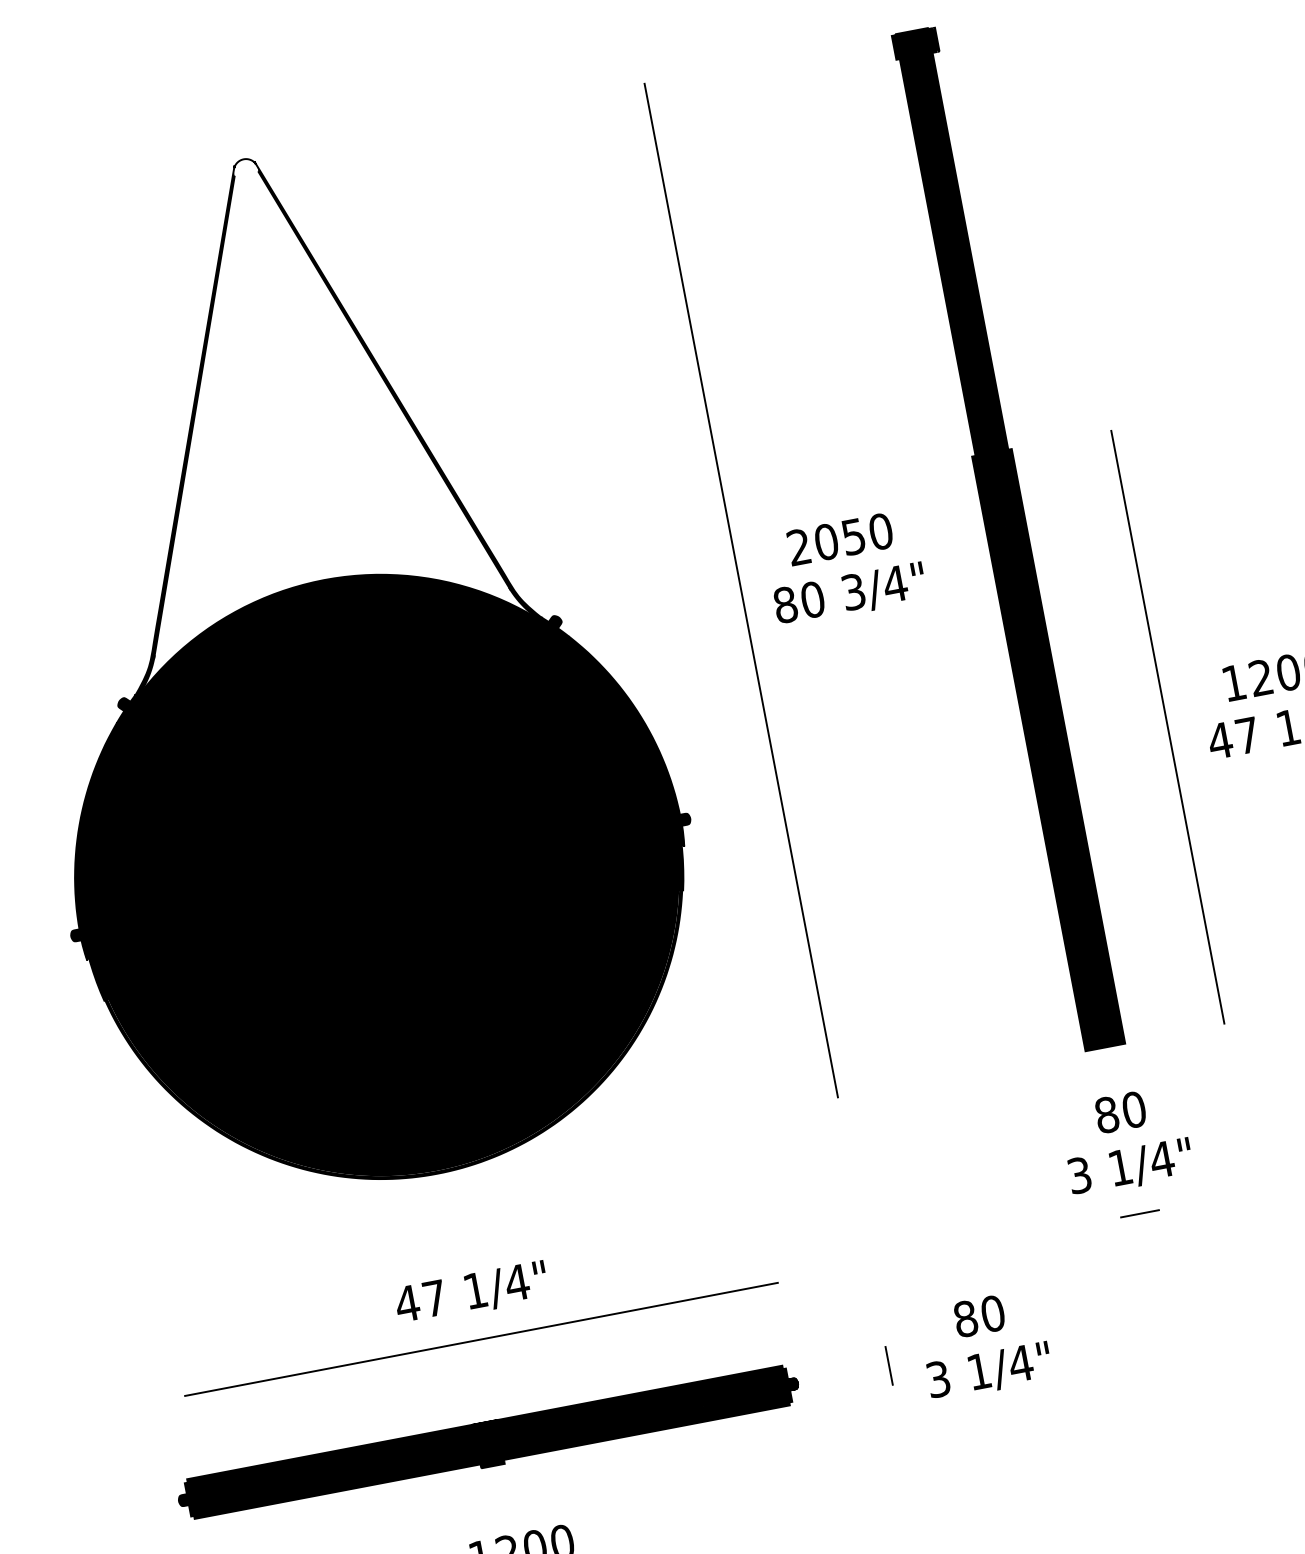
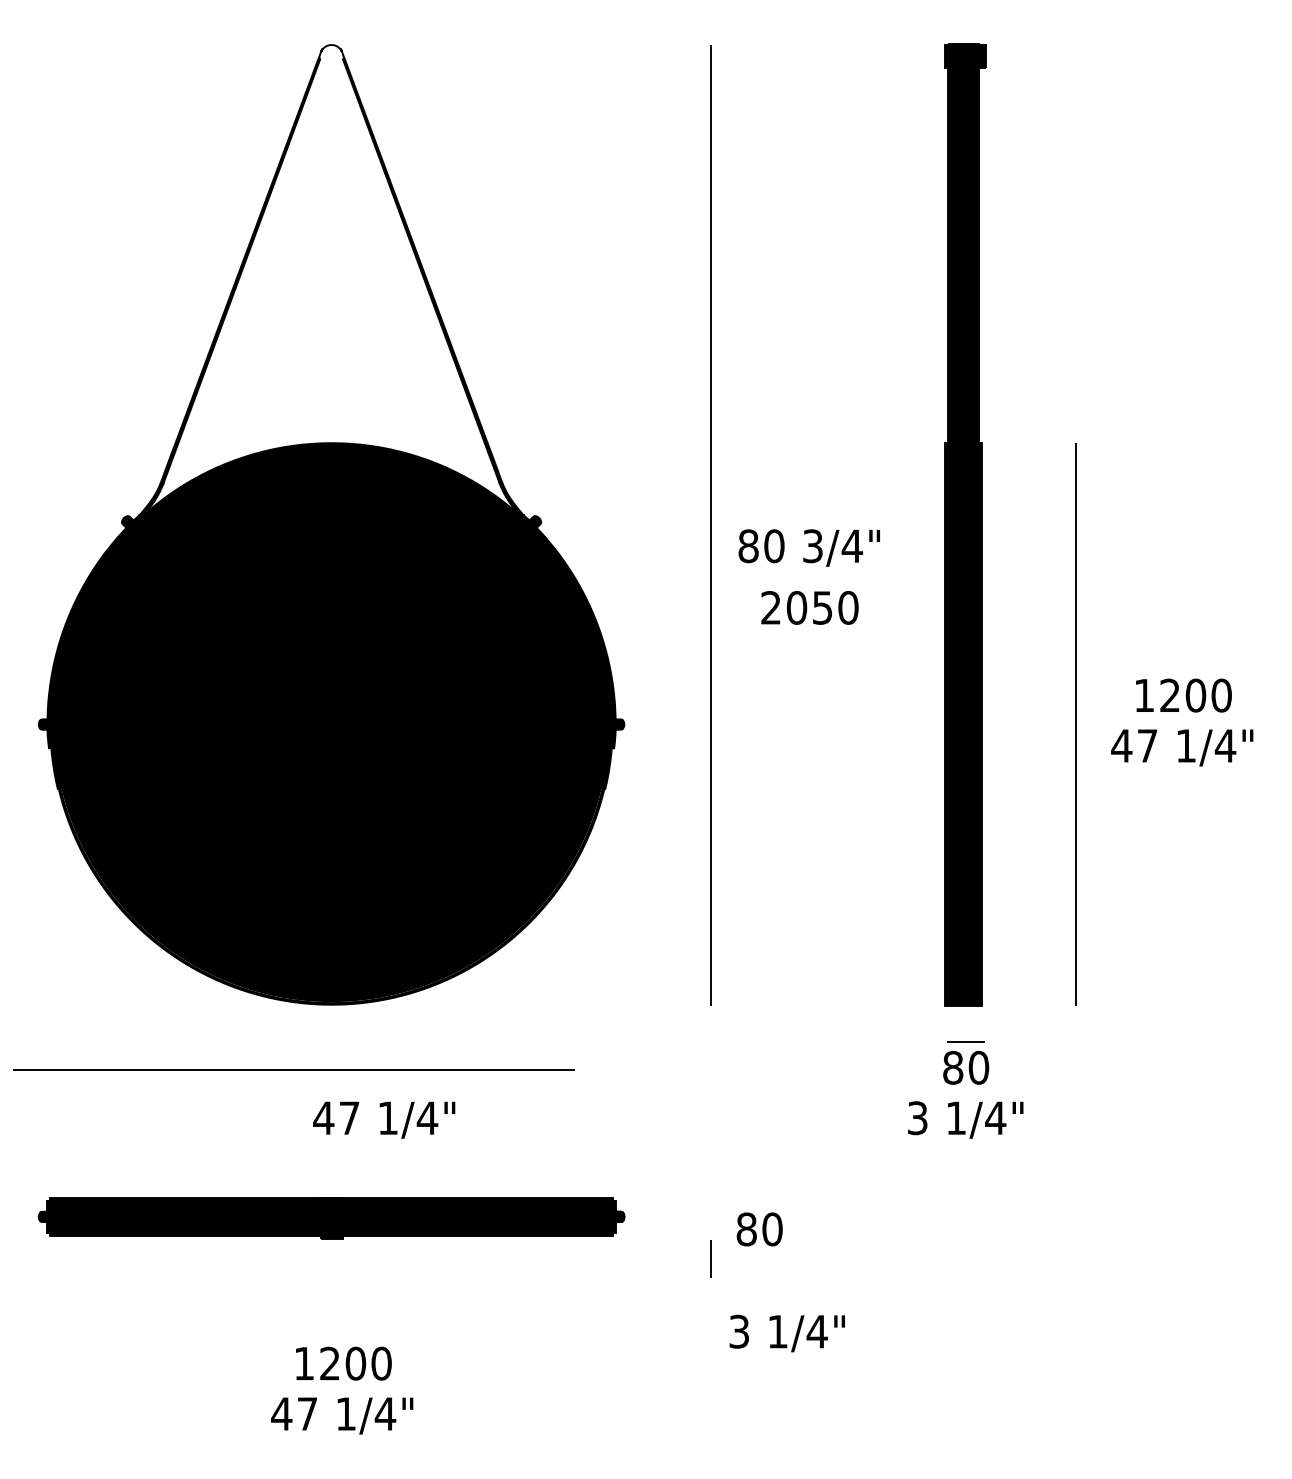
text: (839, 539) -> (809, 607), moved
line: (1139, 1213) -> (965, 1041), moved
text: (471, 1292) -> (384, 1119), moved
text: (979, 1316) -> (759, 1229), moved
line: (480, 1339) -> (293, 1069), moved
text: (988, 1371) -> (786, 1333), moved
part: (488, 1444) -> (331, 1218), moved

